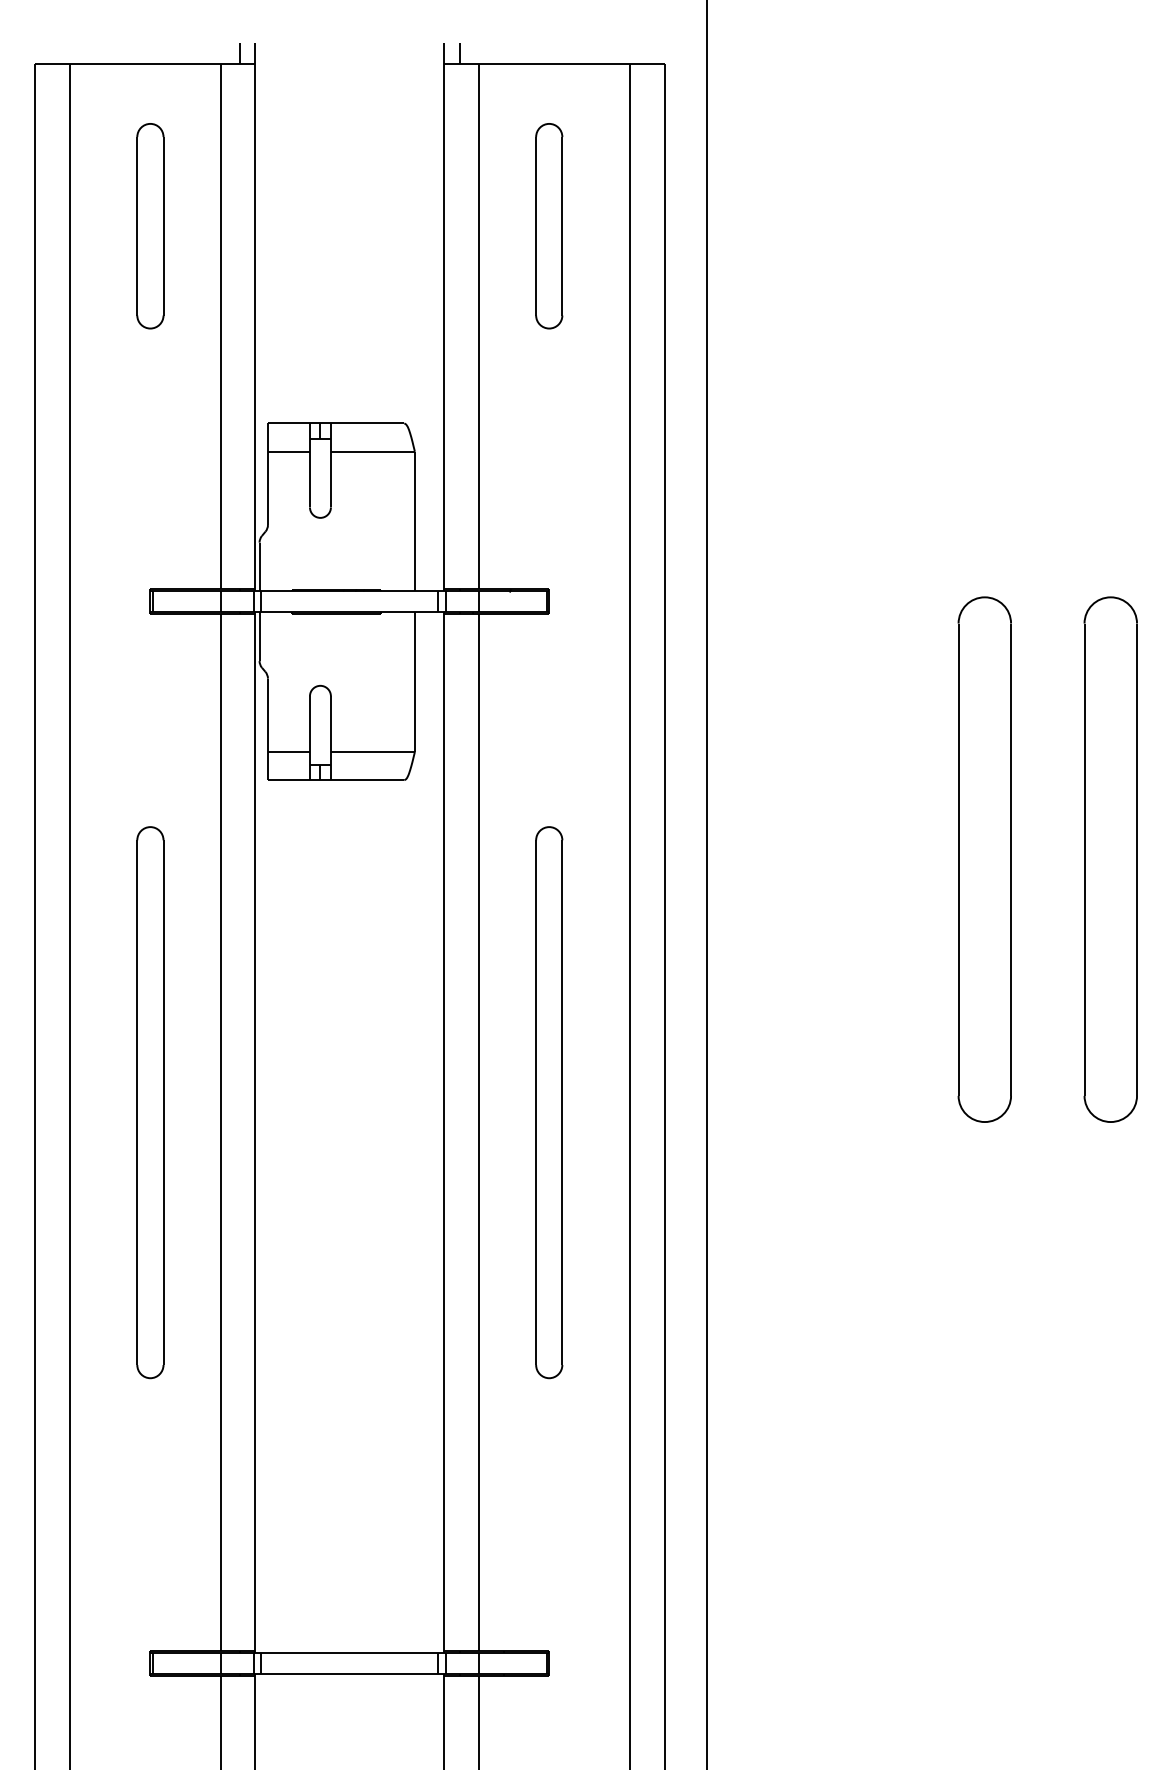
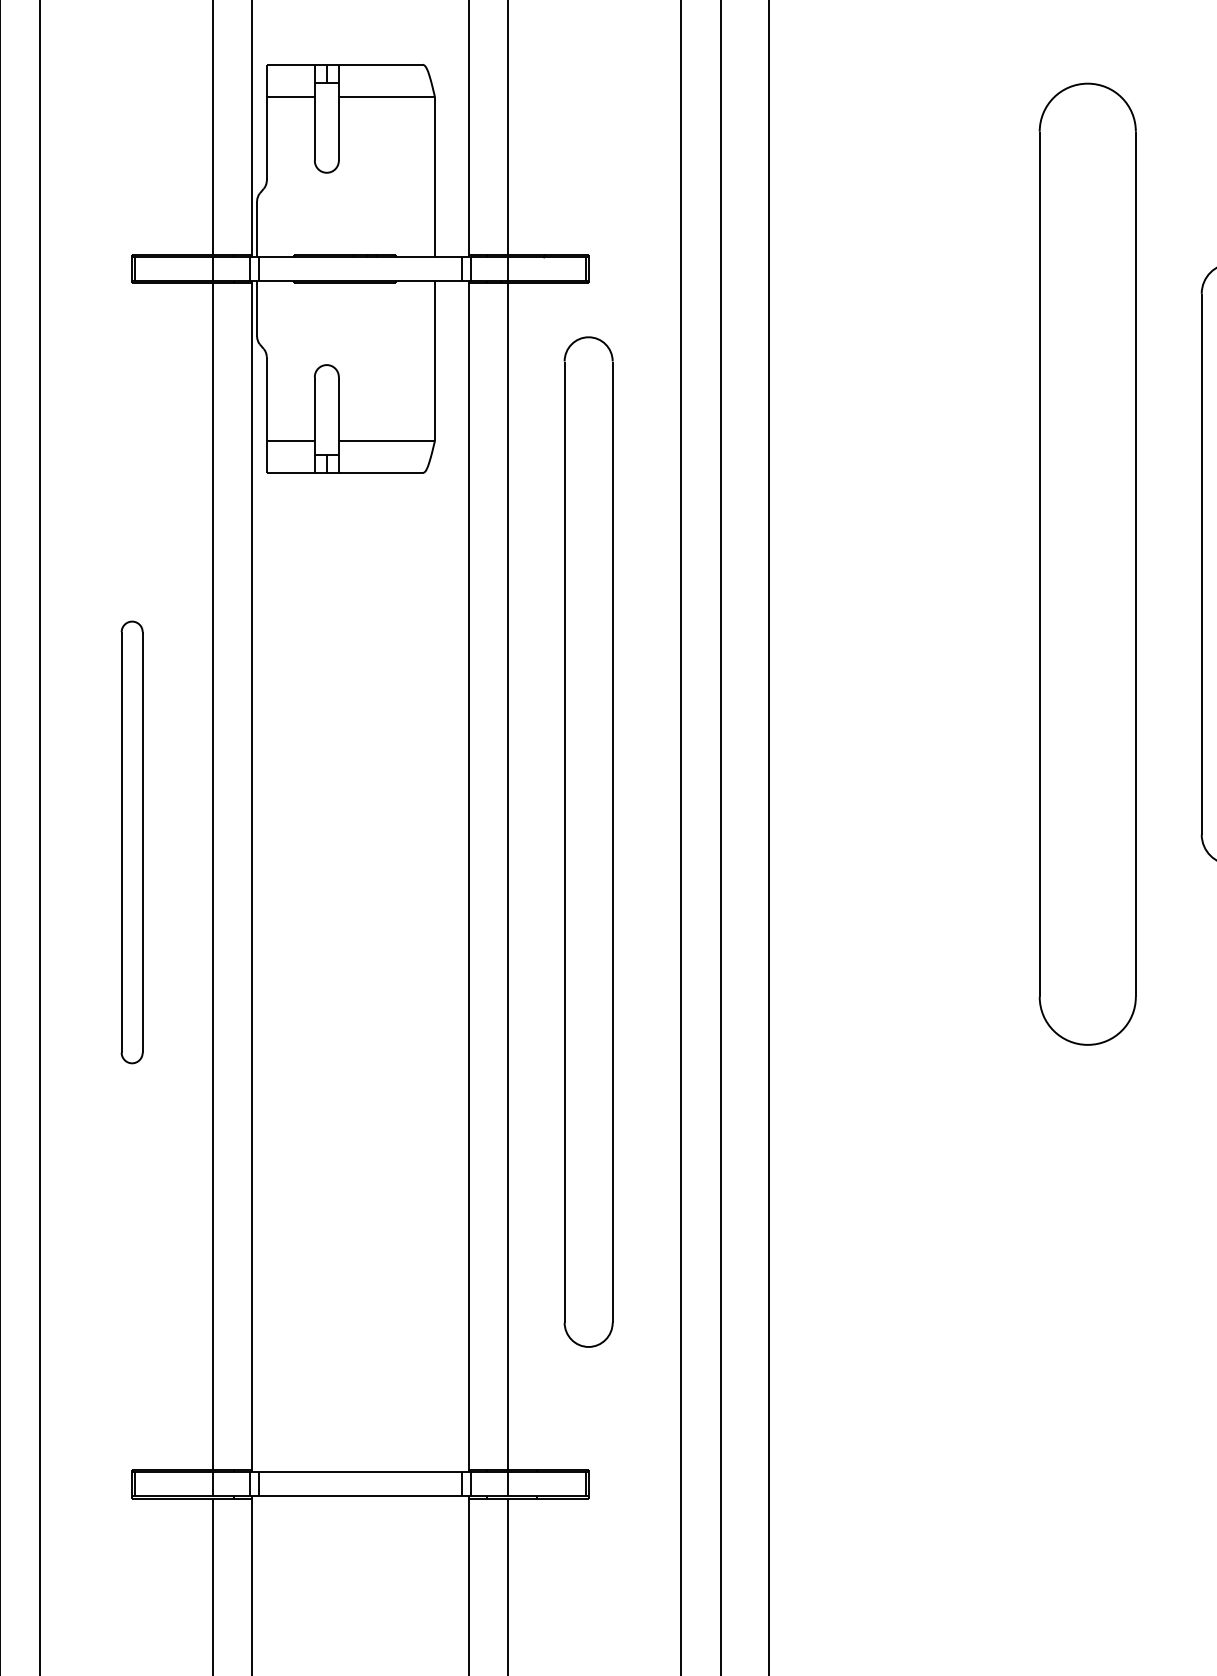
part: (984, 859) -> (1087, 563), size x1.6
part: (150, 1102) -> (132, 842), size x0.7
part: (549, 1102) -> (589, 842), size x1.6

